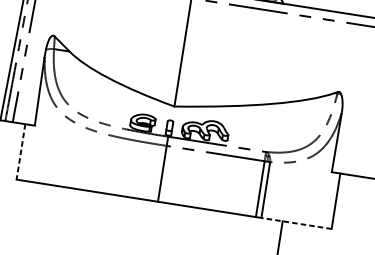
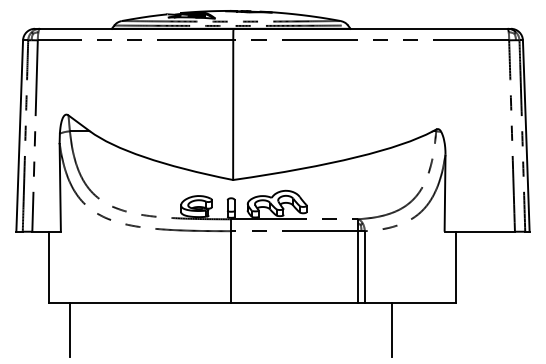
line: (20, 151) -> (48, 267), dashed -> solid
line: (30, 203) -> (70, 330), added
line: (295, 223) -> (409, 303), dashed -> solid

